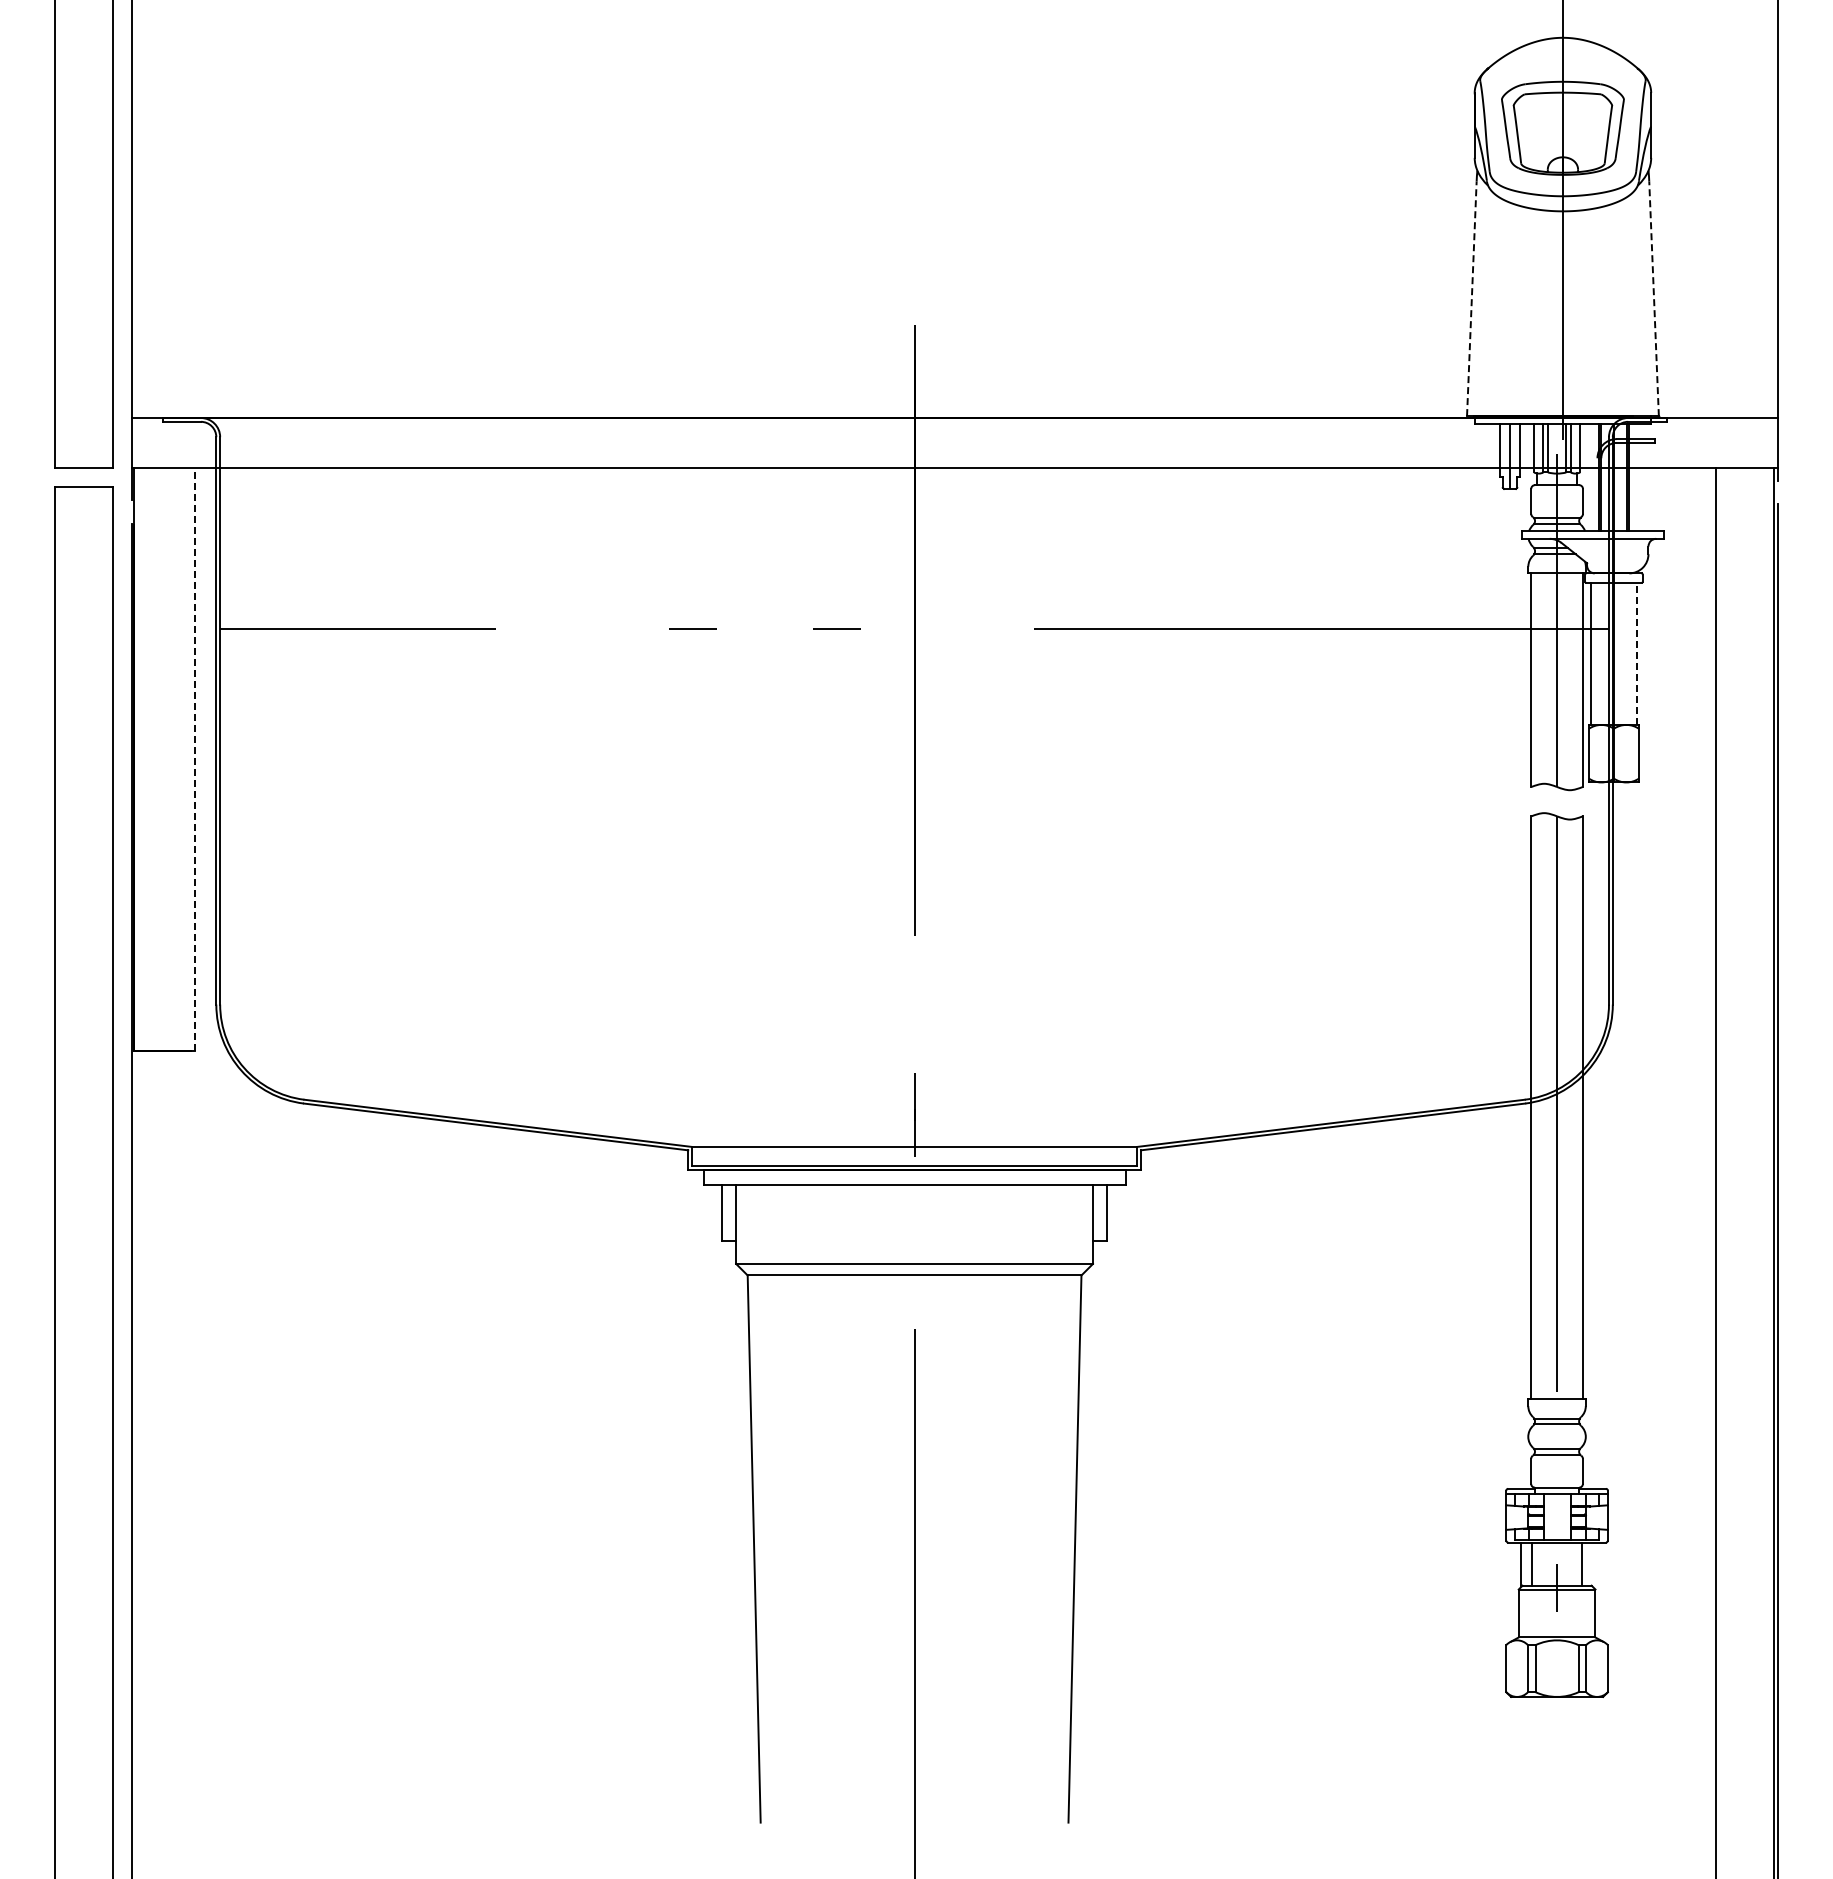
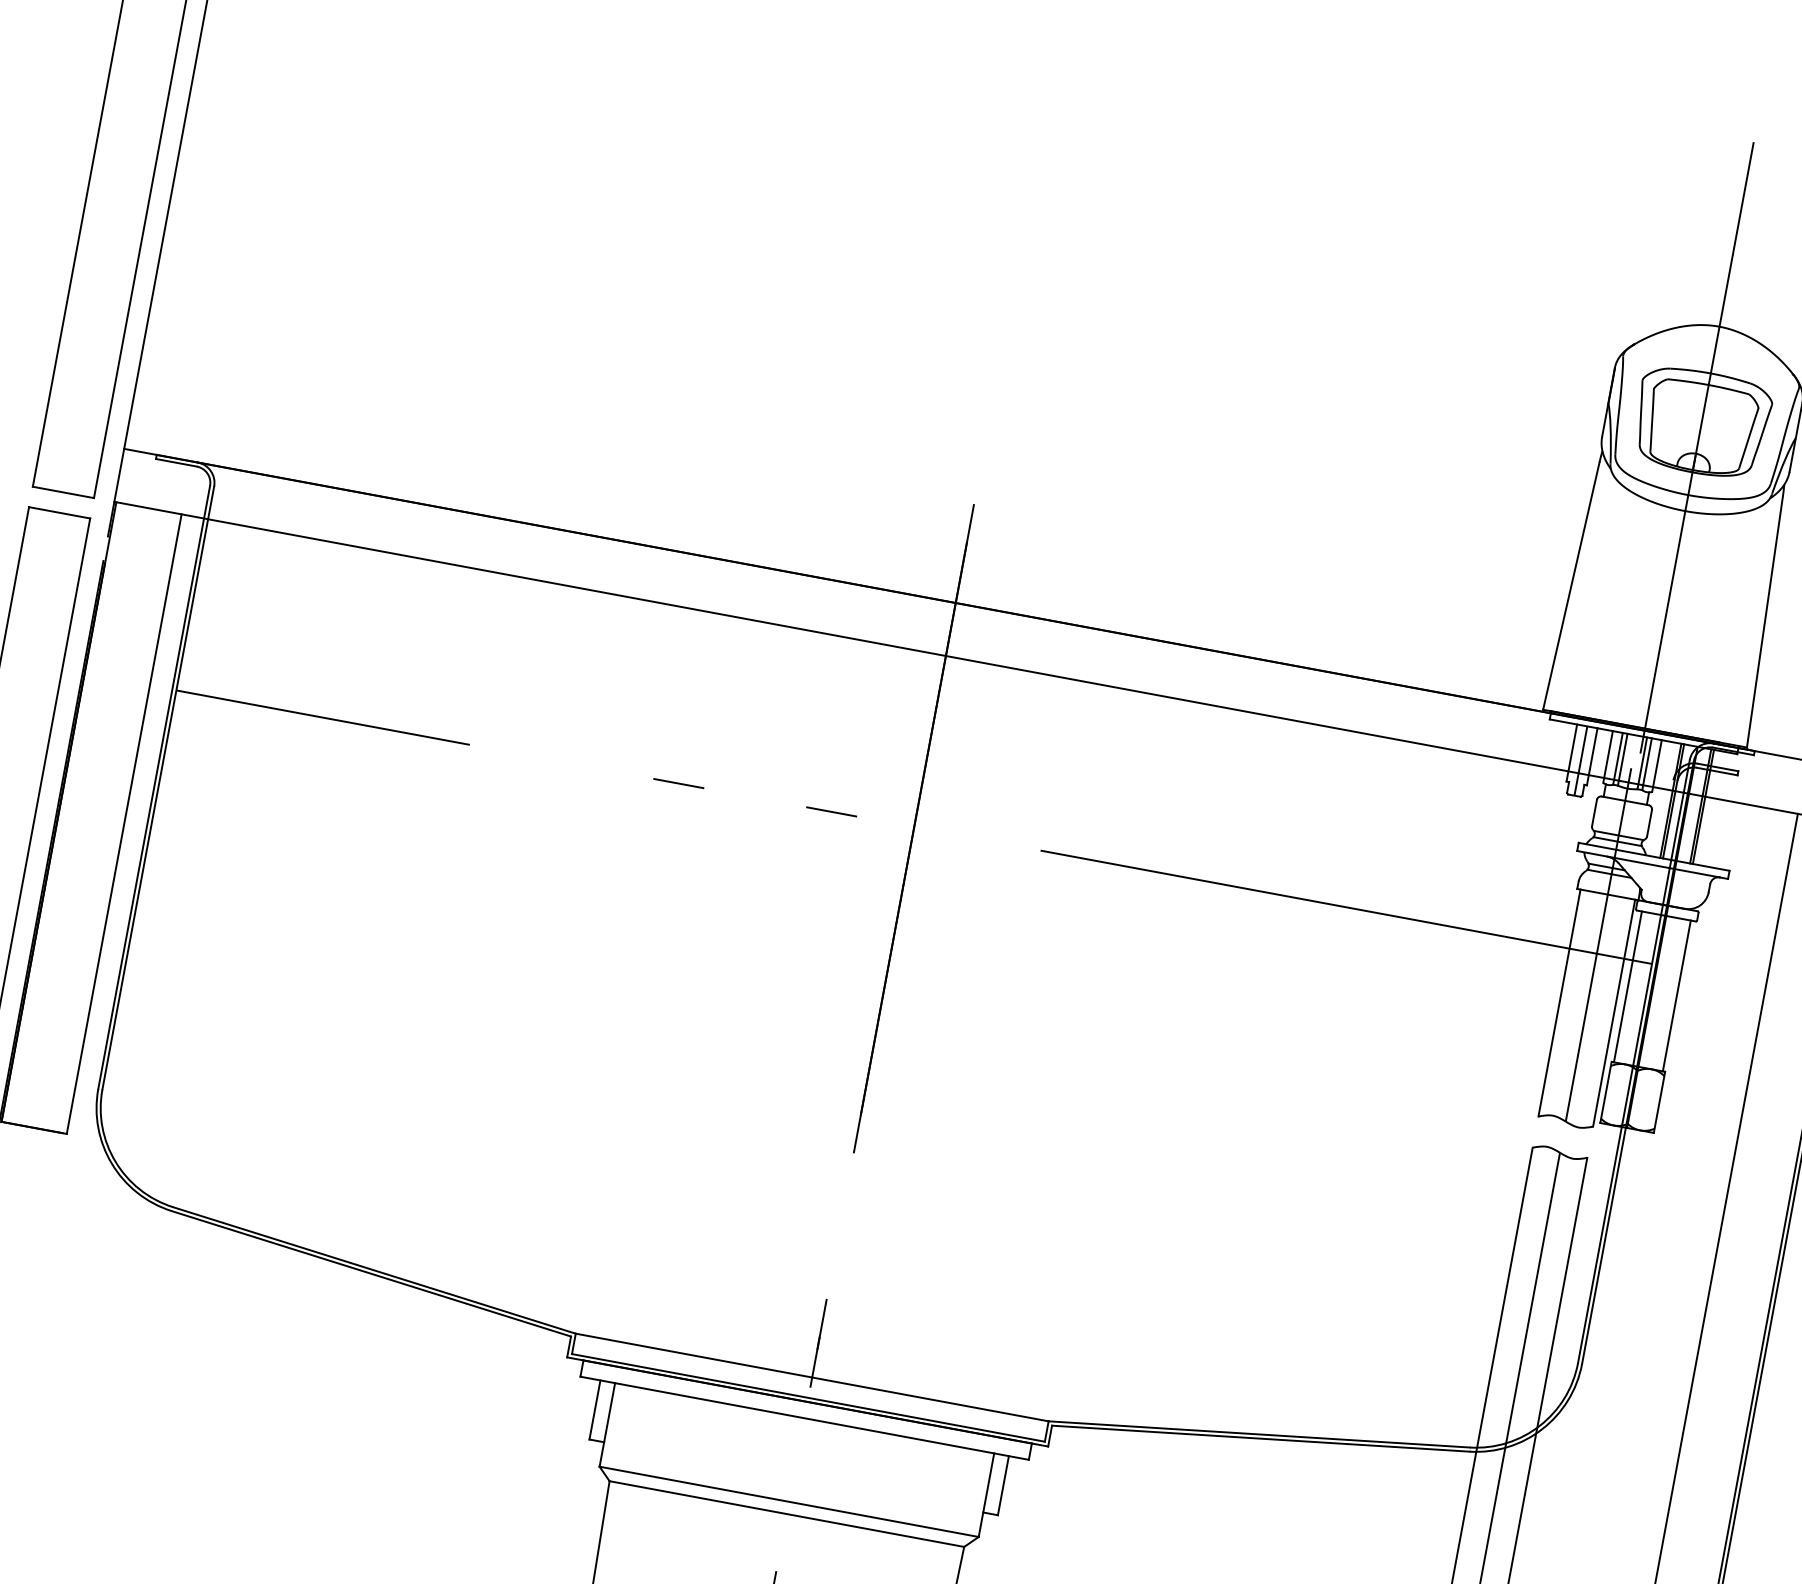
line: (1471, 298) -> (1571, 585), dashed -> solid
line: (1654, 298) -> (1765, 621), dashed -> solid
line: (1636, 653) -> (1676, 995), dashed -> solid
line: (195, 759) -> (124, 824), dashed -> solid

